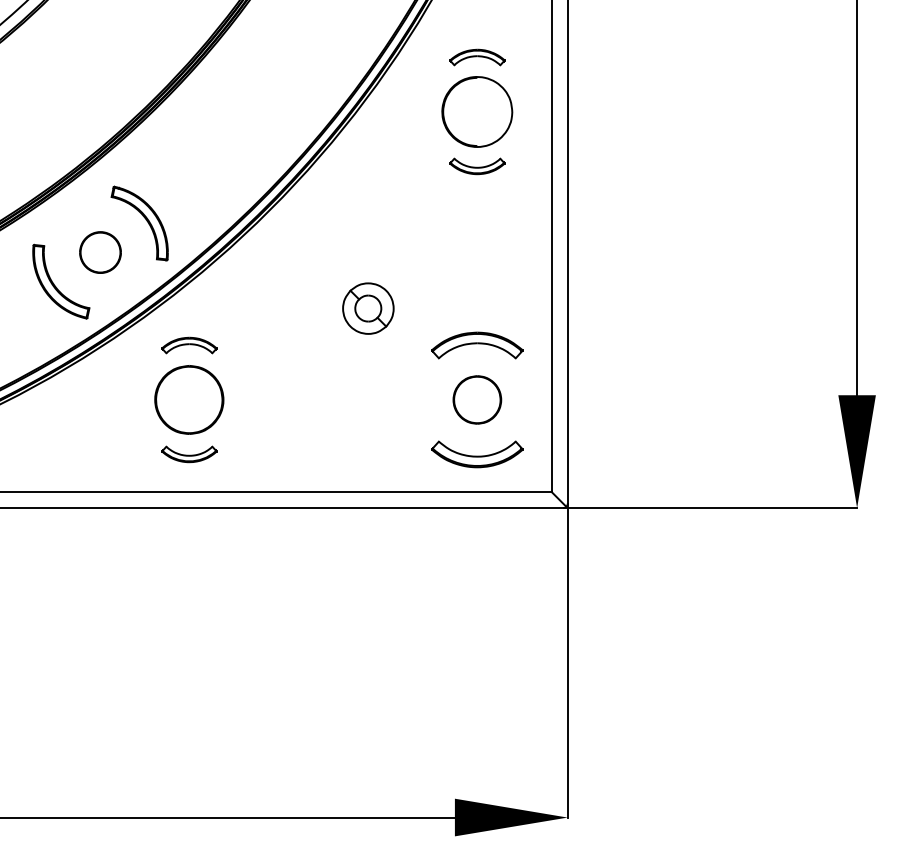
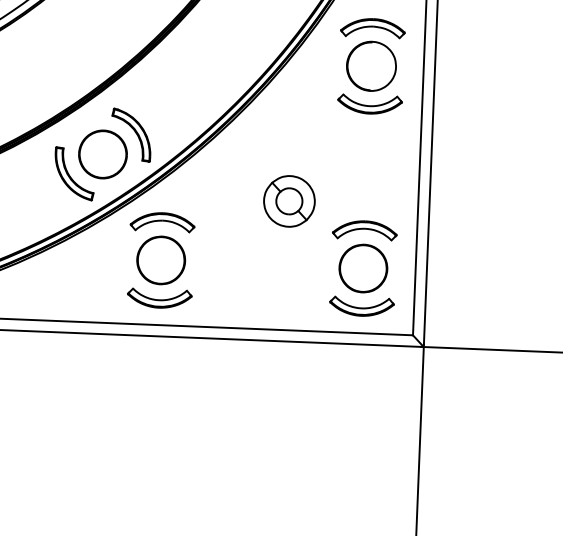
part: (477, 57) -> (373, 28), size x1.67
part: (477, 166) -> (370, 104), size x1.67
part: (100, 252) -> (102, 154), size x1.67
part: (368, 308) -> (289, 201), size x1.43
part: (189, 345) -> (162, 222), size x1.67
part: (477, 399) -> (363, 268), size x1.43
part: (189, 454) -> (159, 298), size x1.67

